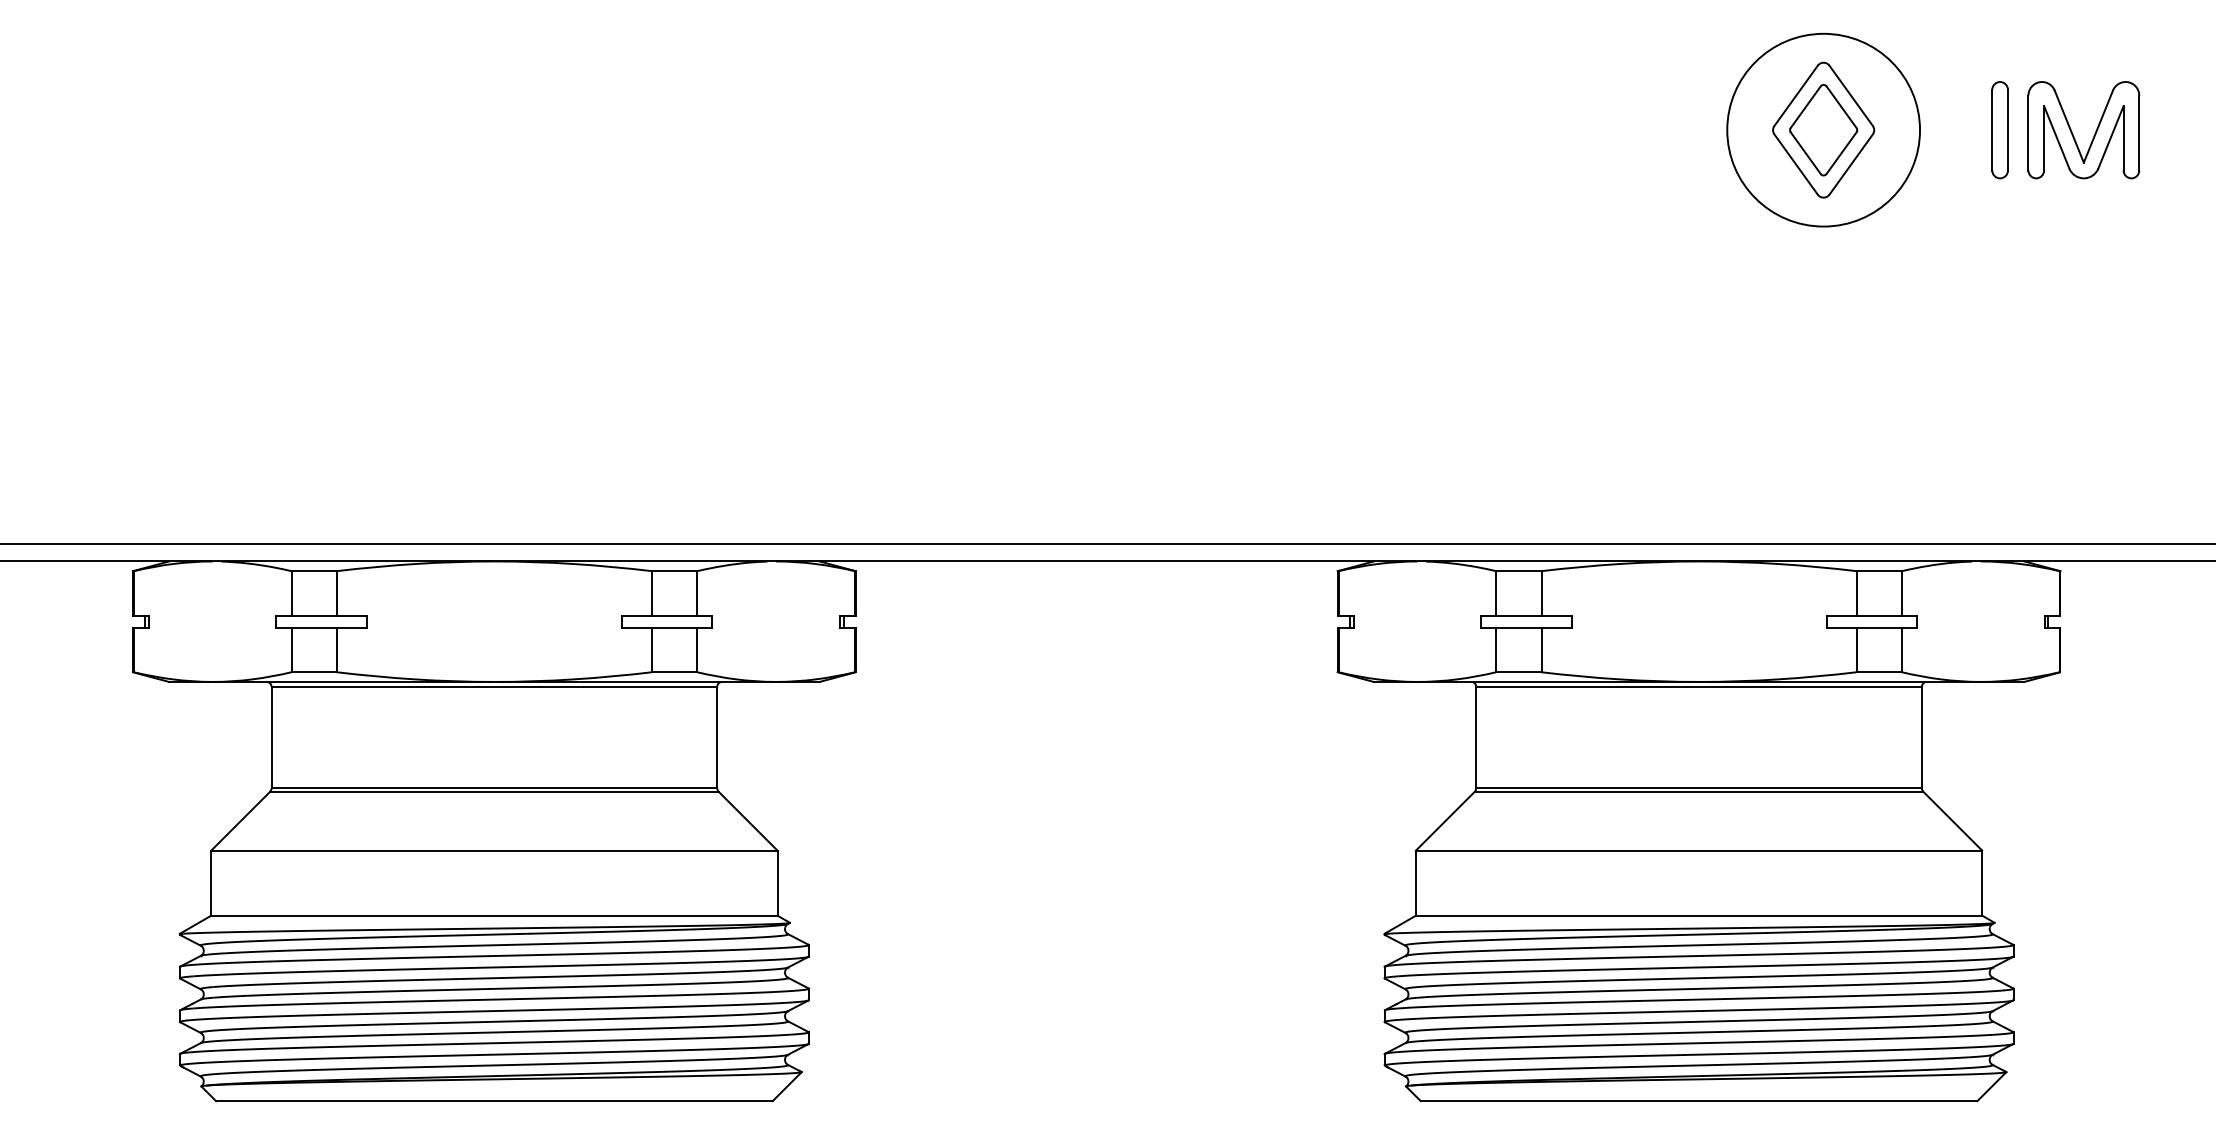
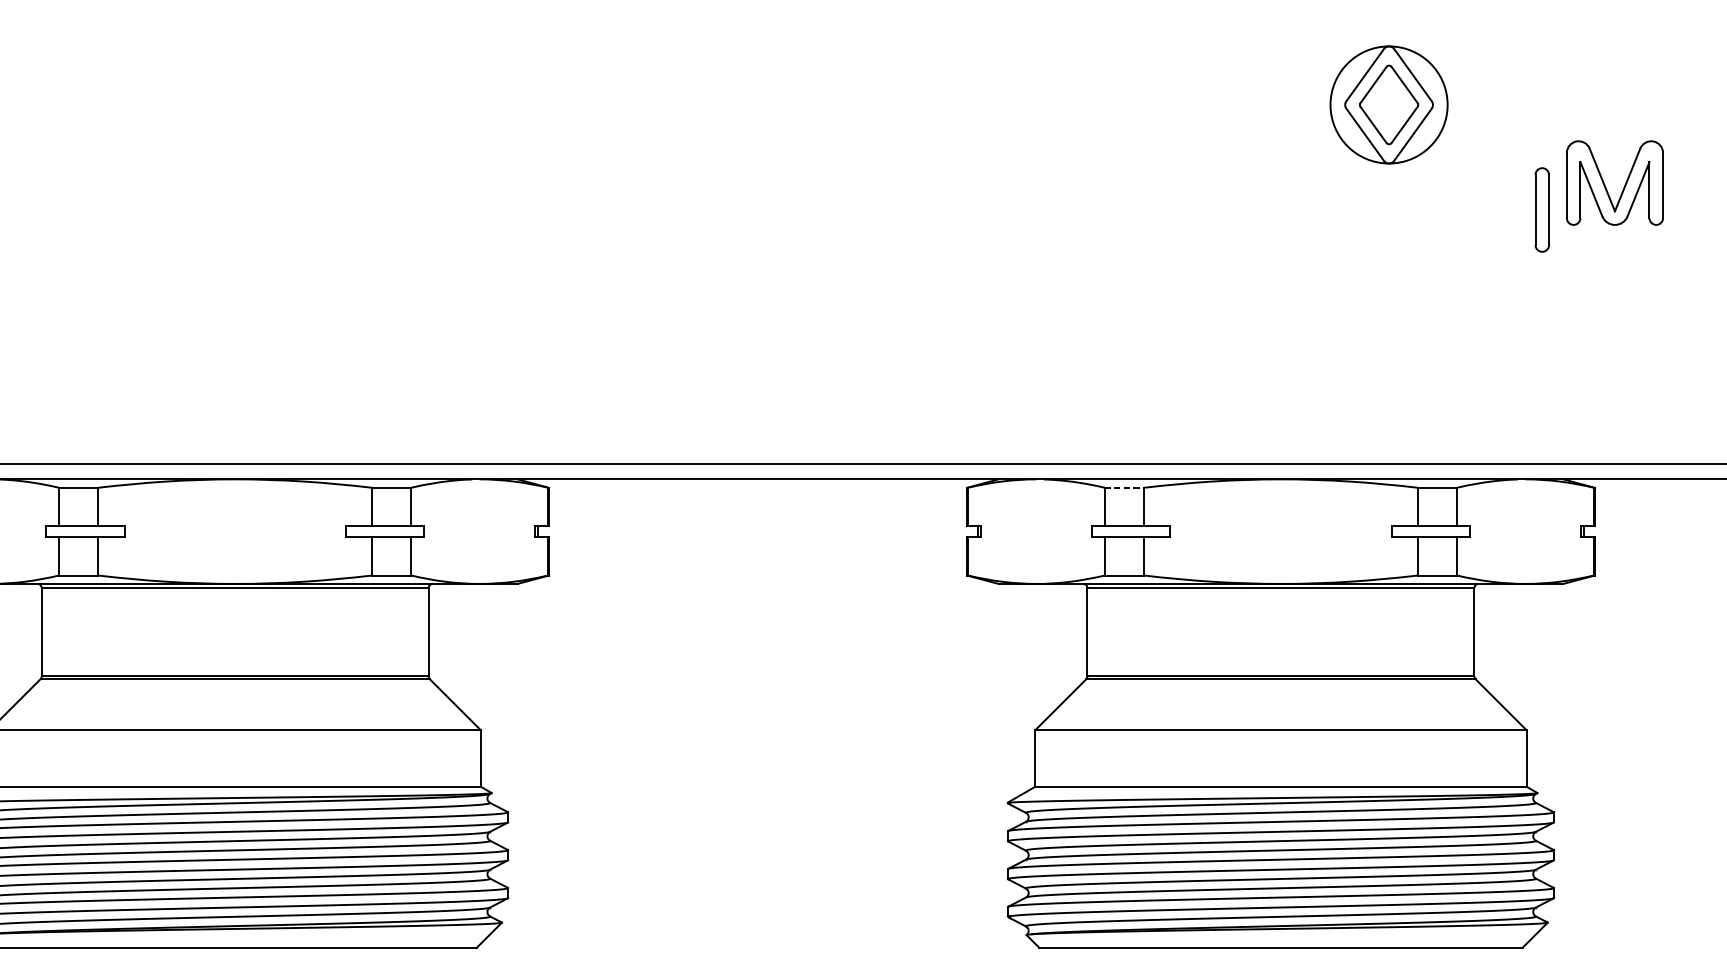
circle: (1823, 129) -> (1388, 104), size x0.7
part: (1999, 130) -> (1541, 210), moved
part: (2073, 134) -> (1605, 186), moved
line: (1518, 571) -> (1124, 488), solid -> dashed

